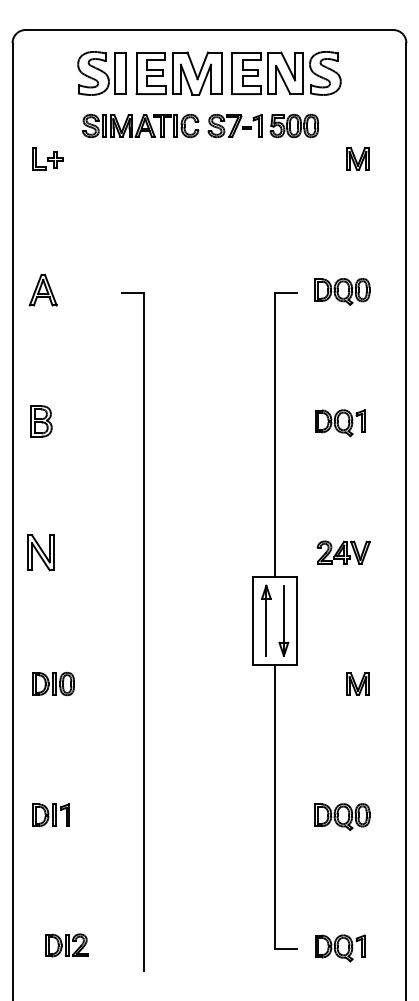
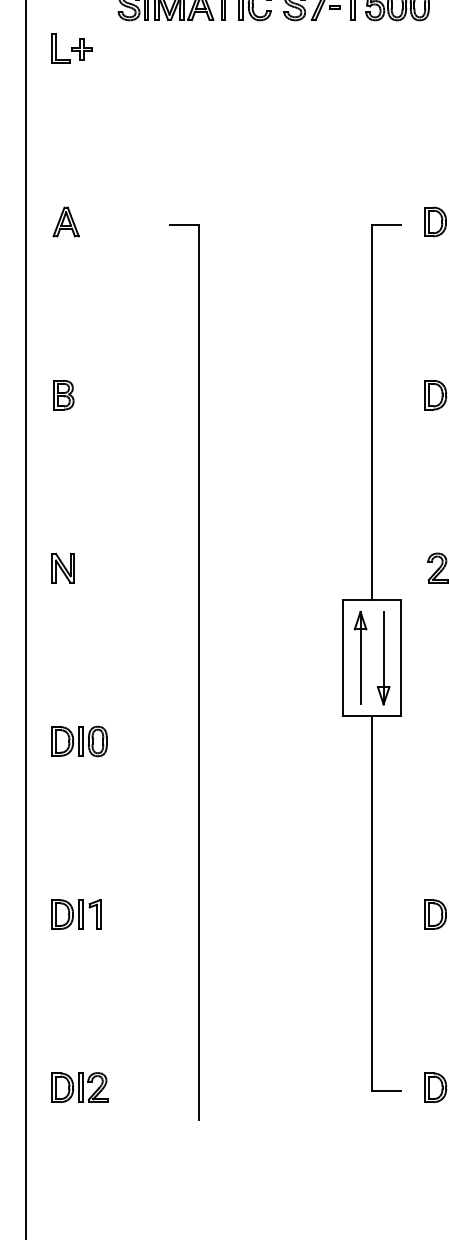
part: (42, 289) -> (65, 221), size x0.71
part: (41, 421) -> (63, 395), size x0.71
part: (40, 552) -> (62, 568), size x0.62
part: (66, 945) -> (79, 1087), moved

